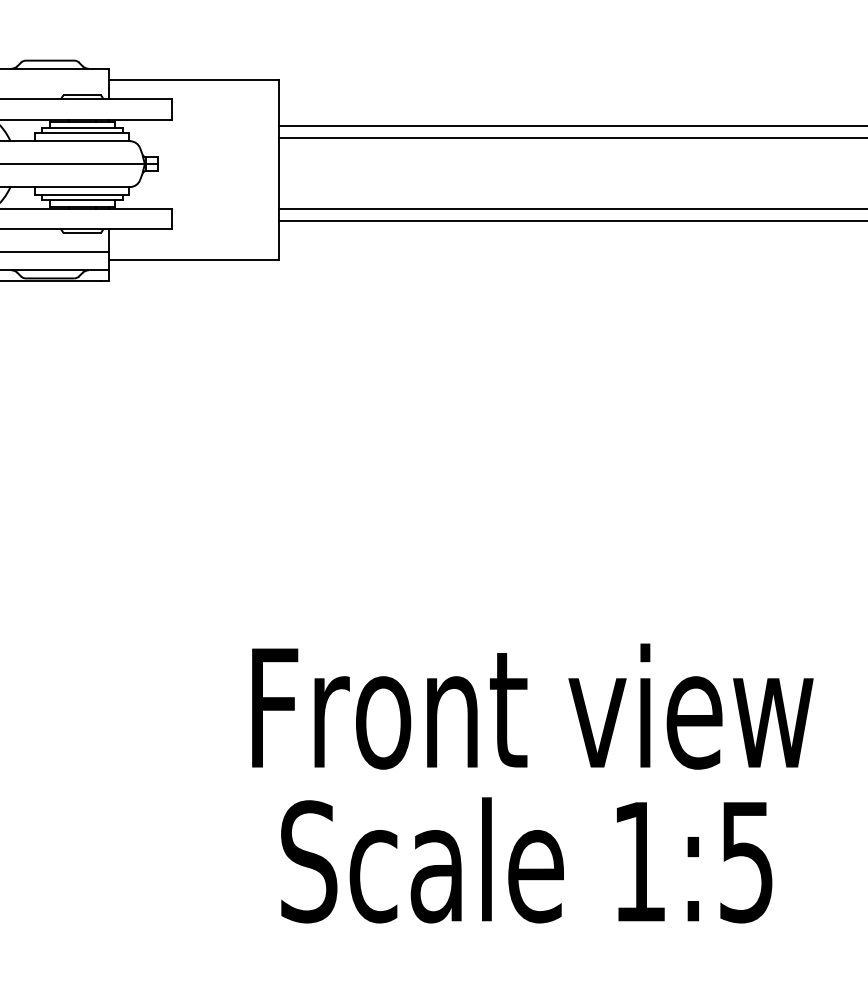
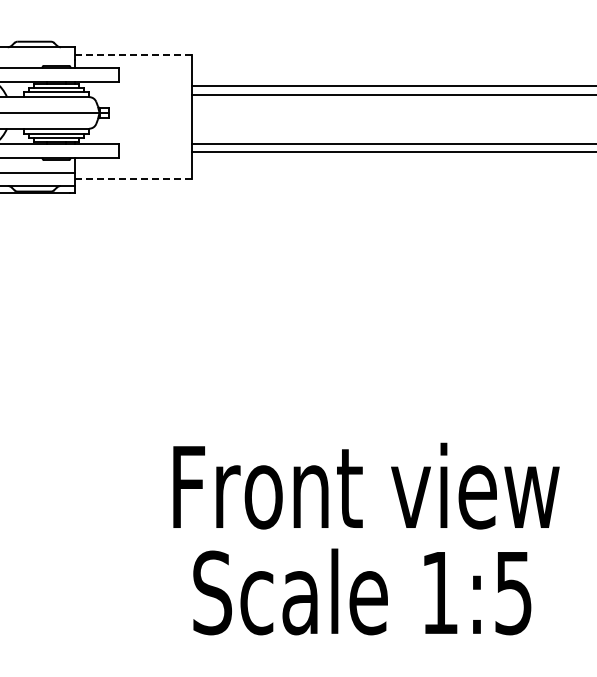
line: (194, 79) -> (133, 54), solid -> dashed
line: (194, 259) -> (133, 178), solid -> dashed

